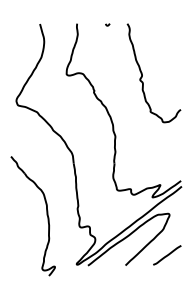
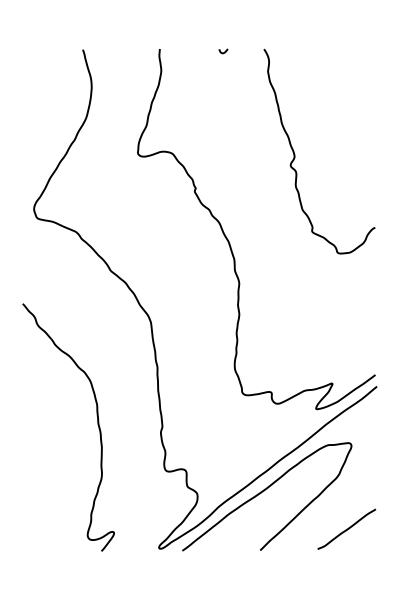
part: (46, 215) -> (96, 425), moved

